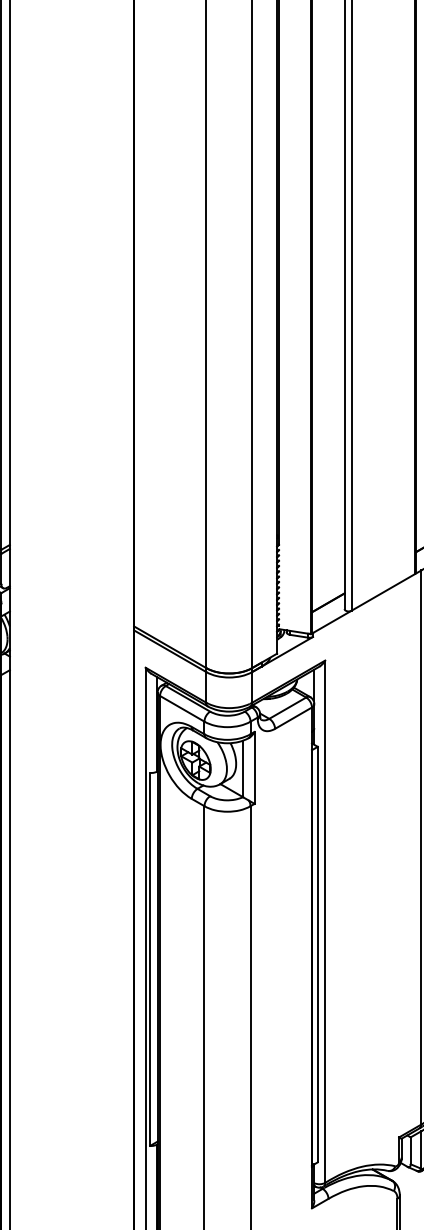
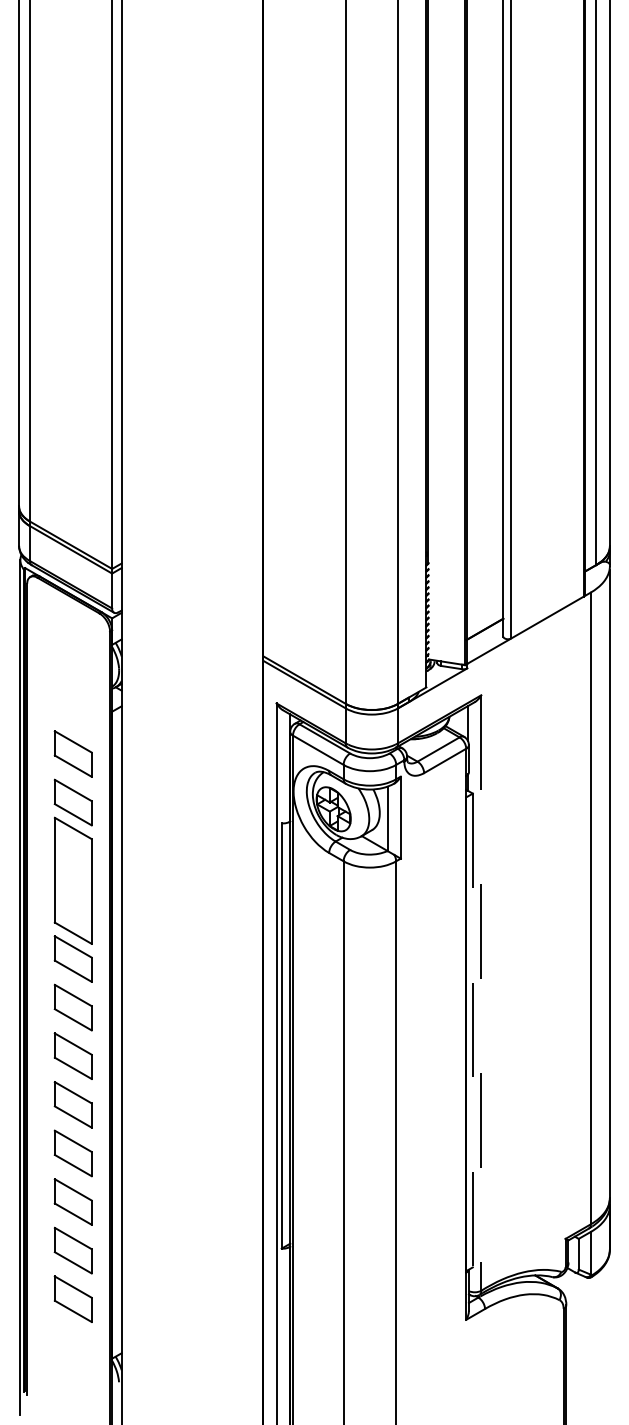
line: (325, 922) -> (481, 993), solid -> dashed
line: (317, 954) -> (472, 1030), solid -> dashed

